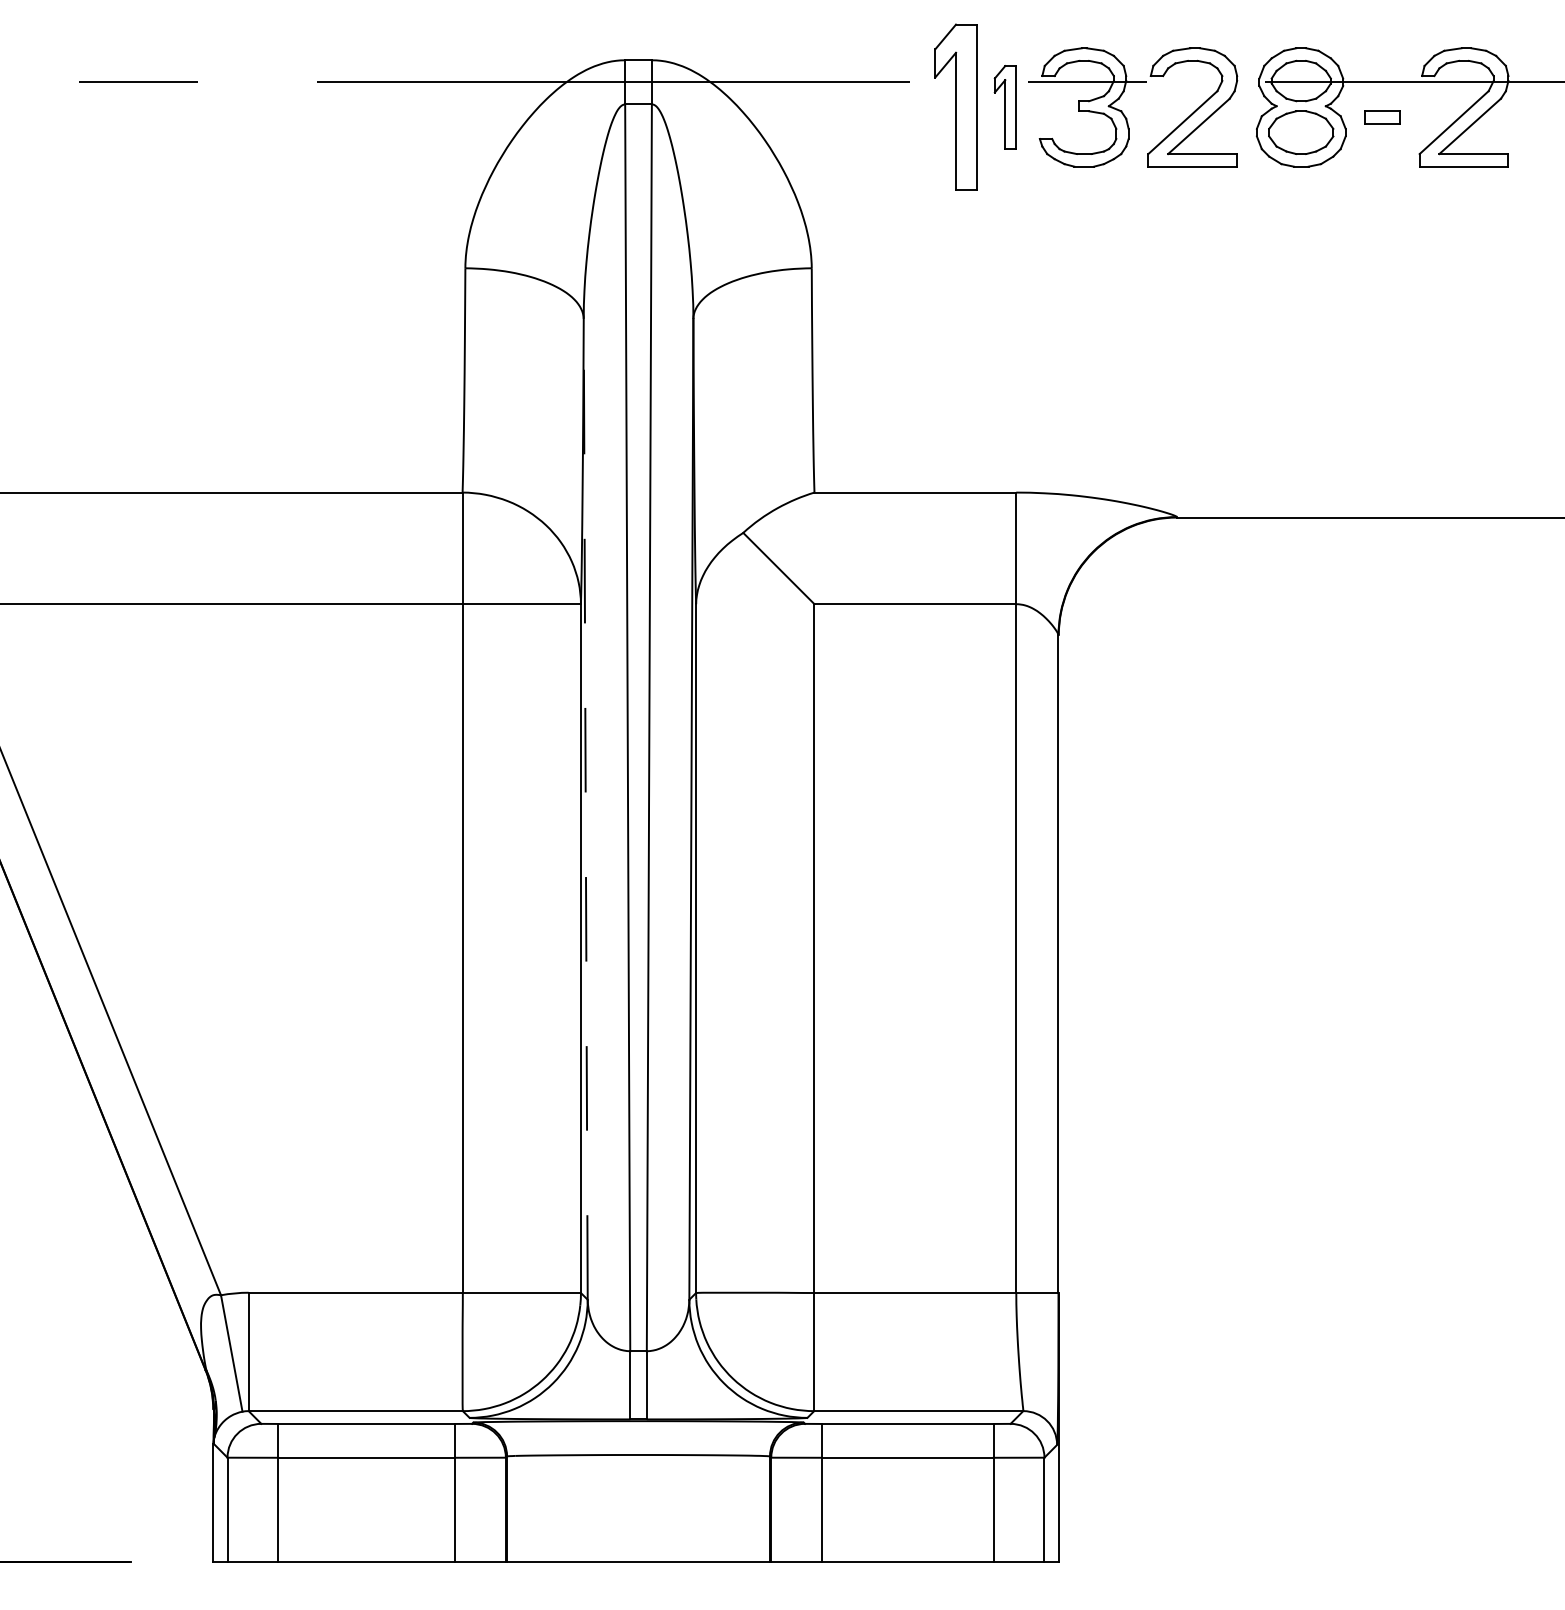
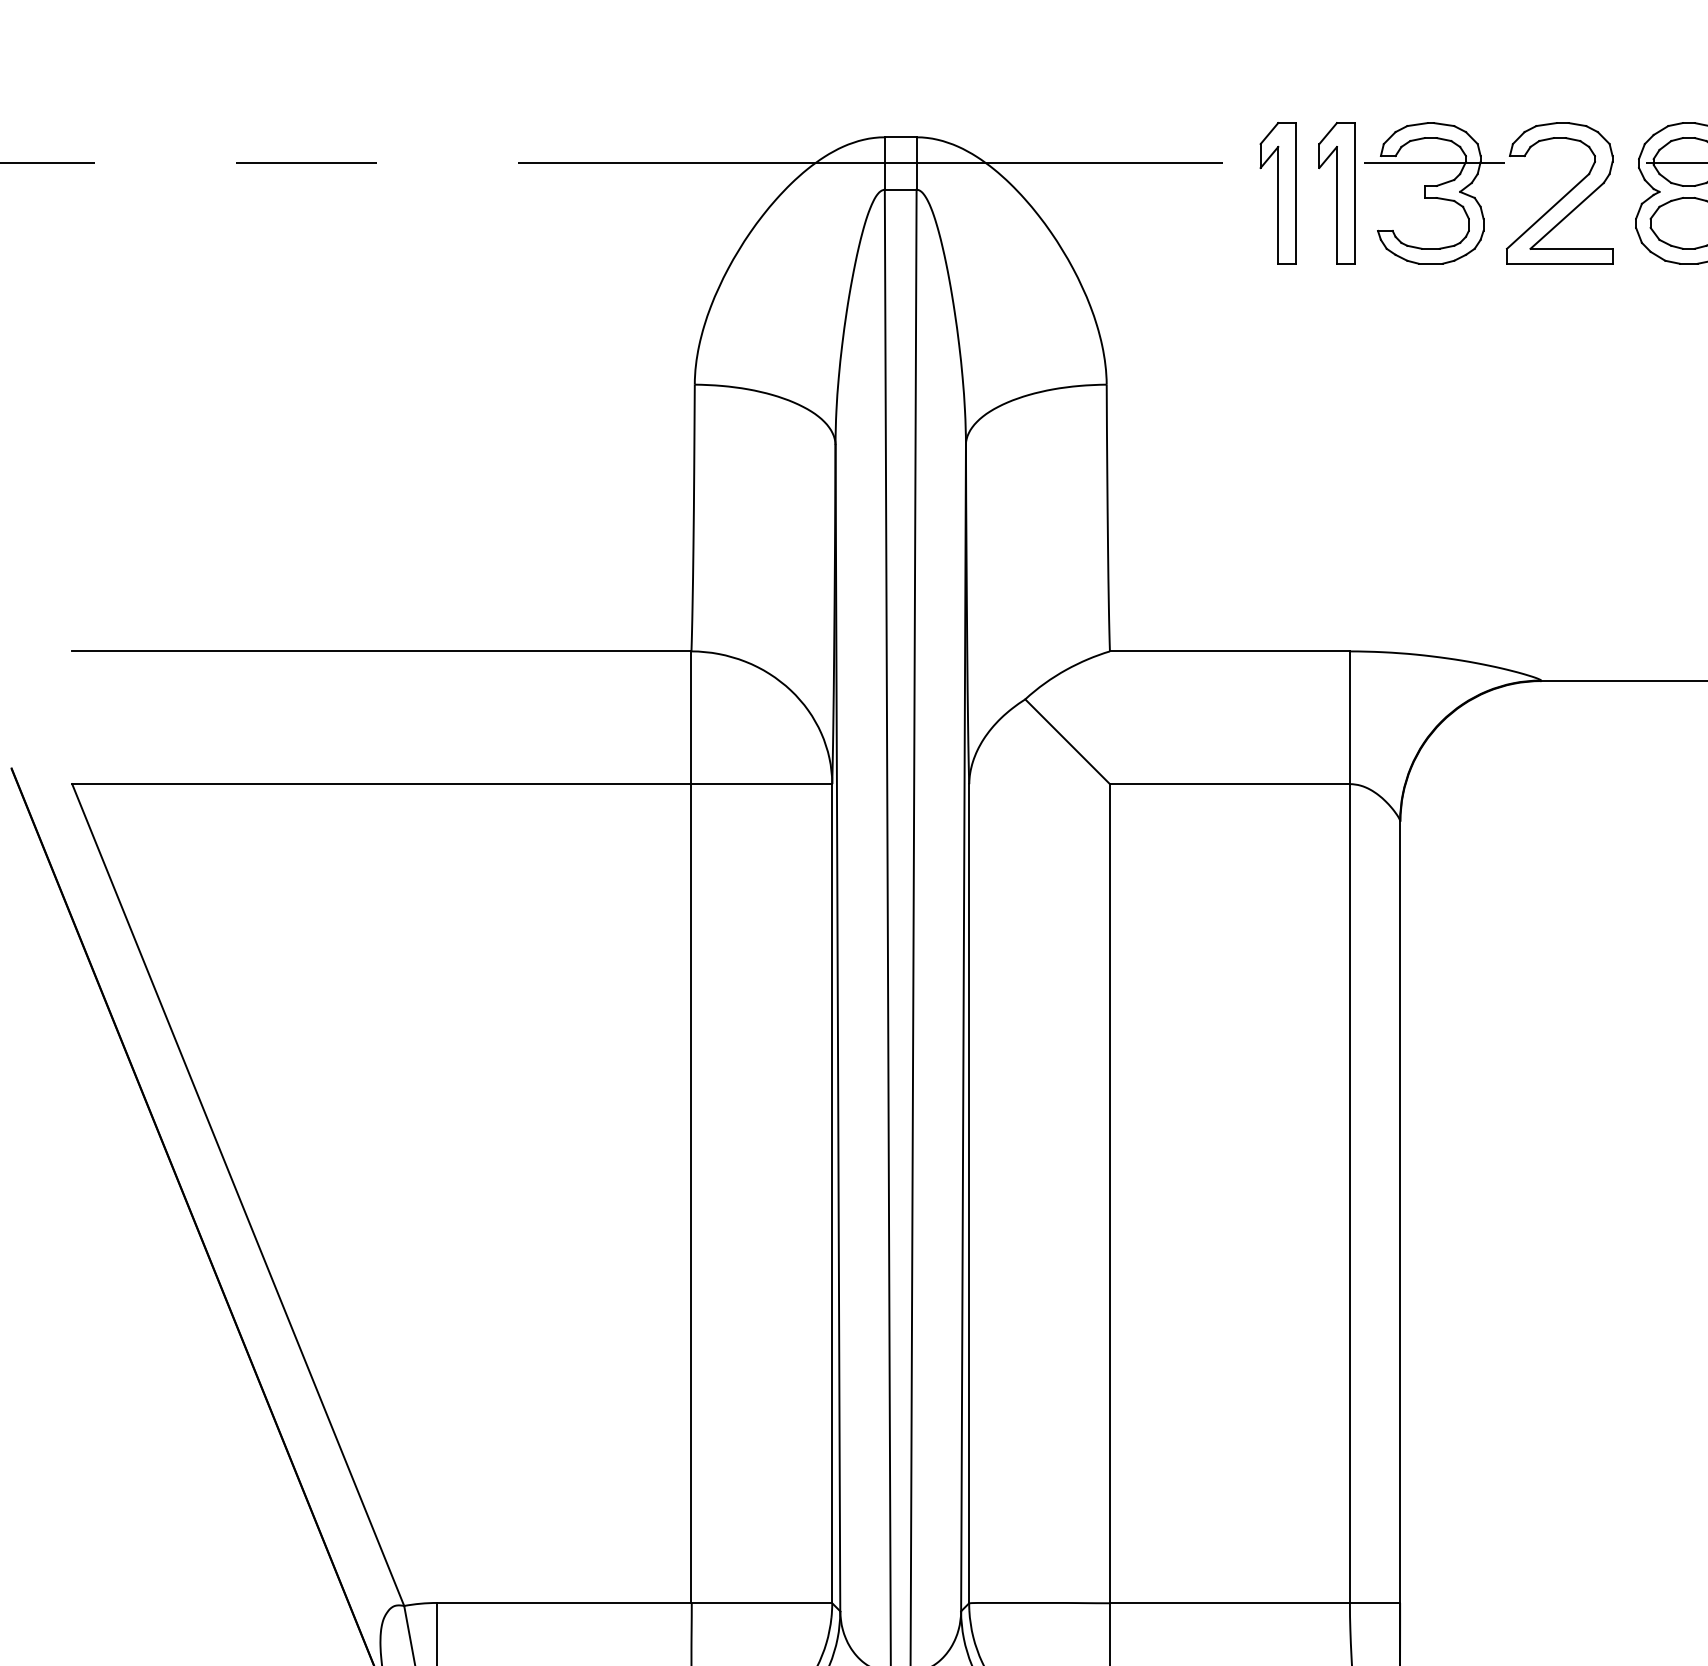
part: (955, 107) -> (1277, 193), size x0.71
part: (1004, 107) -> (1335, 193), size x1.43
line: (585, 808) -> (837, 1027), dashed -> solid

